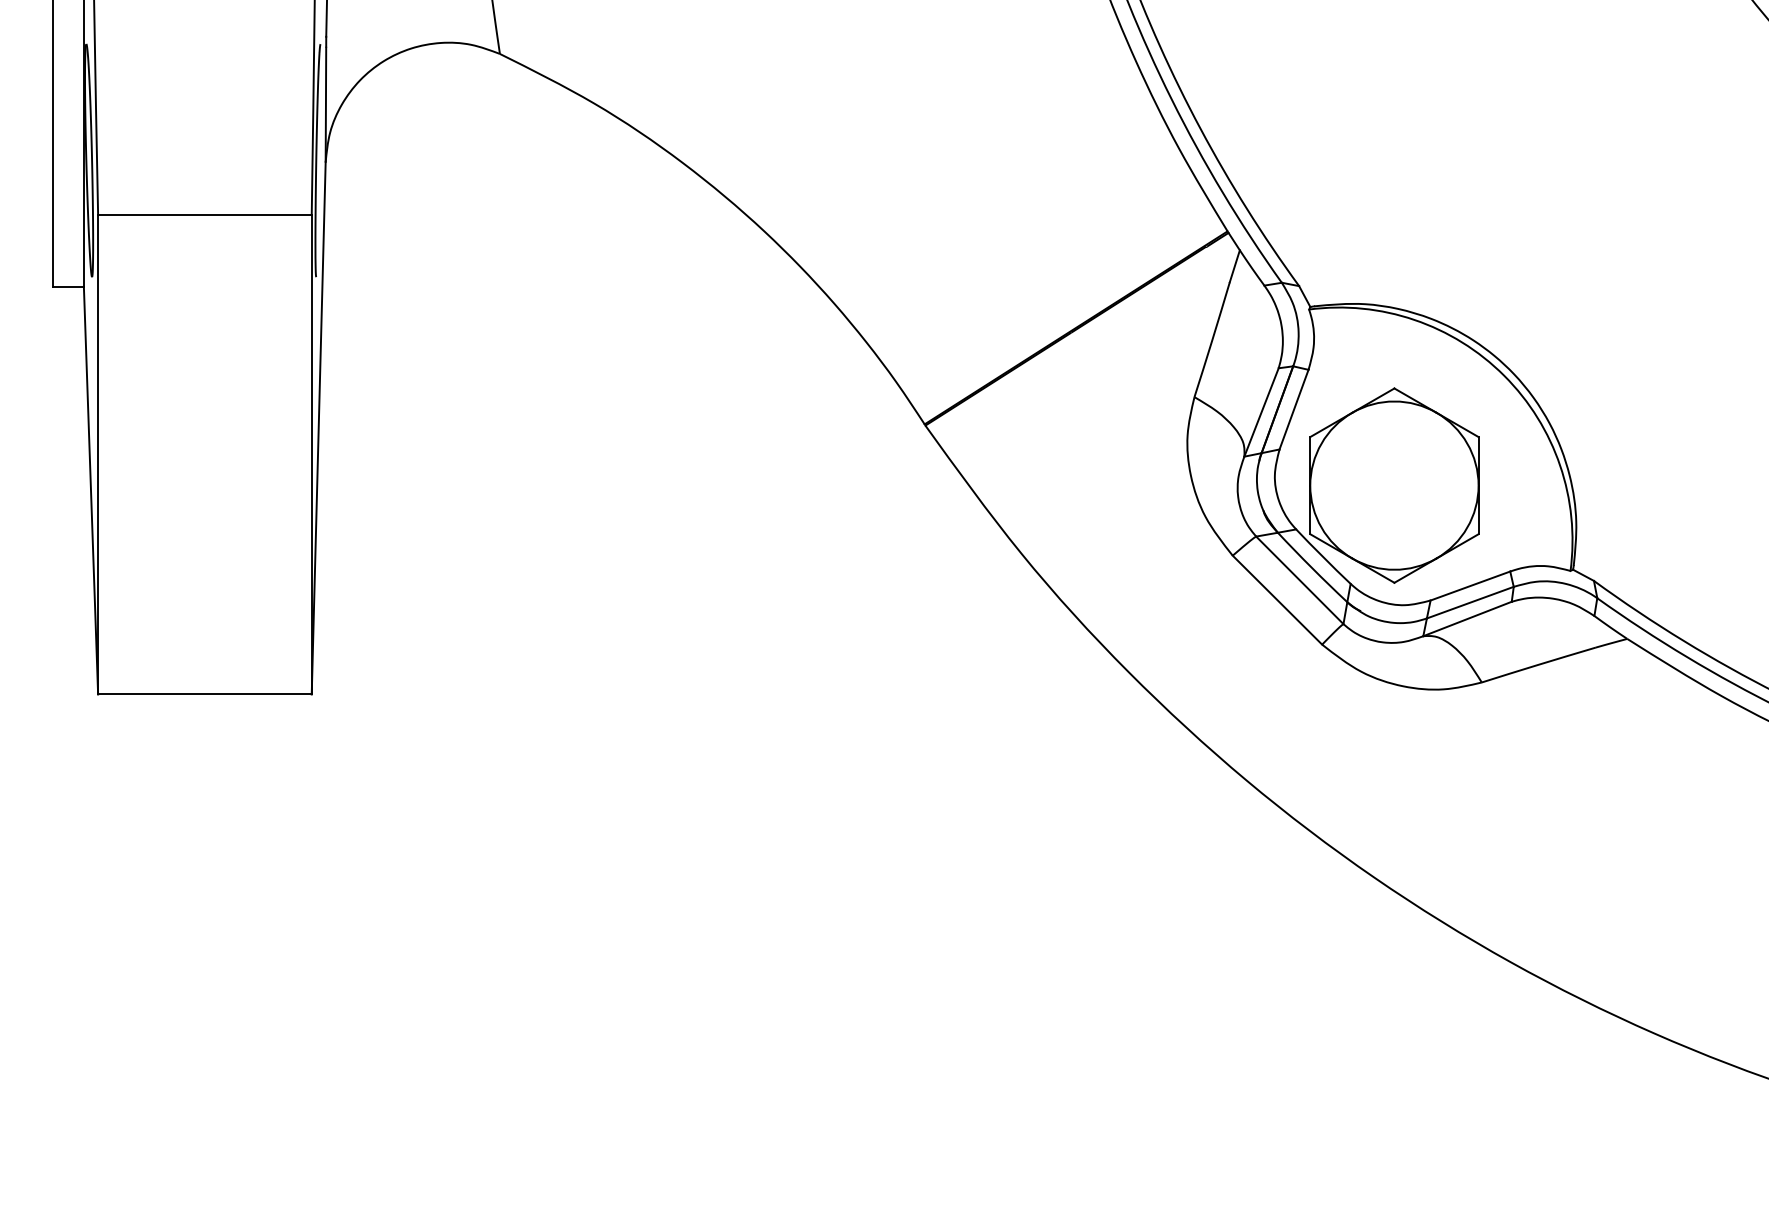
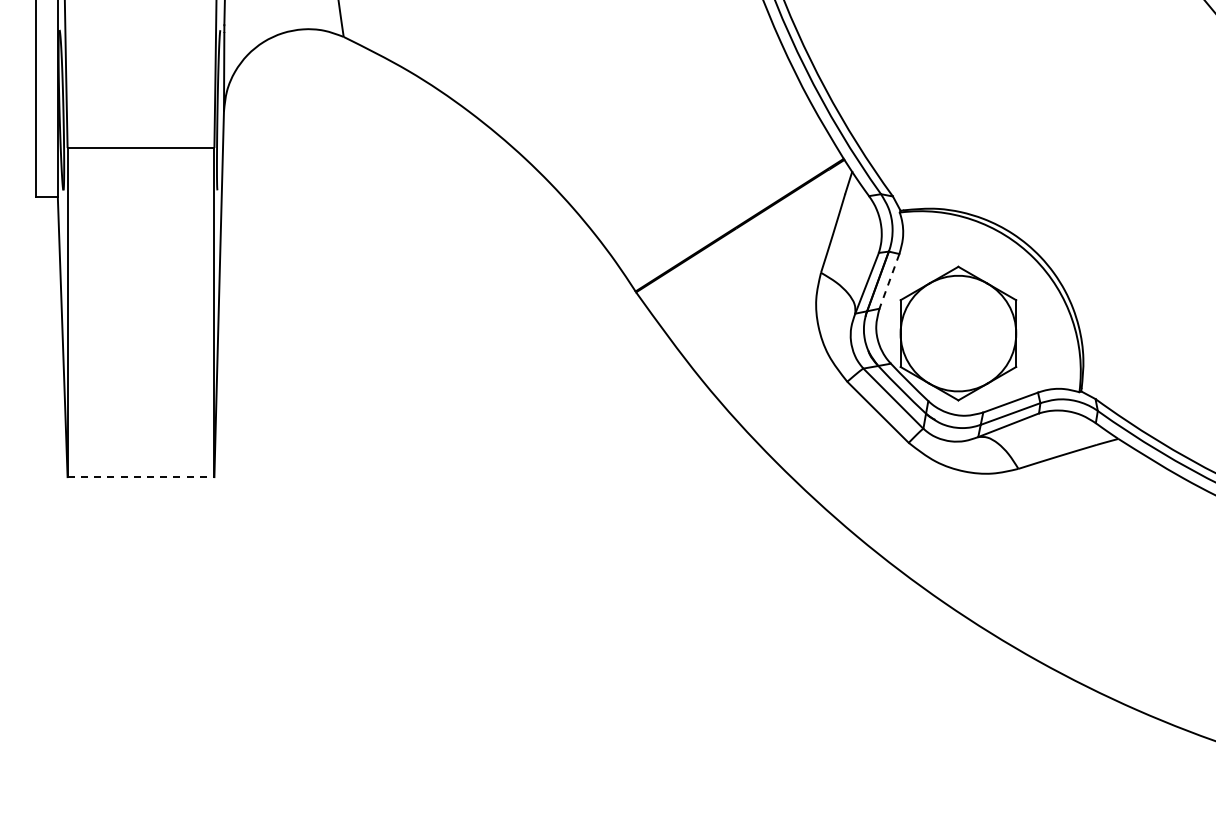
line: (1294, 409) -> (889, 281), solid -> dashed
line: (205, 695) -> (141, 477), solid -> dashed

